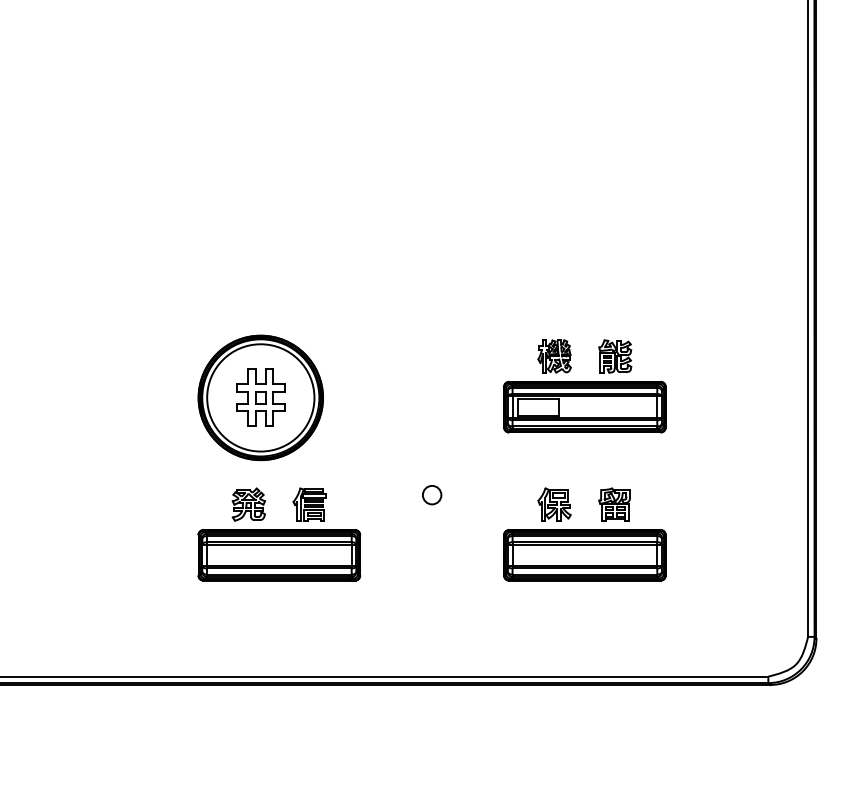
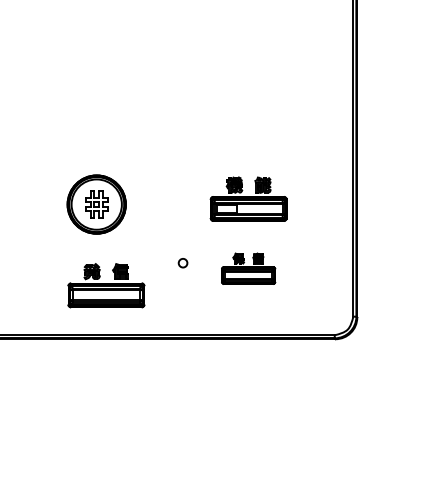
circle: (430, 495) -> (182, 263), moved
part: (279, 534) -> (106, 285), moved
part: (584, 534) -> (248, 268), size x0.7

